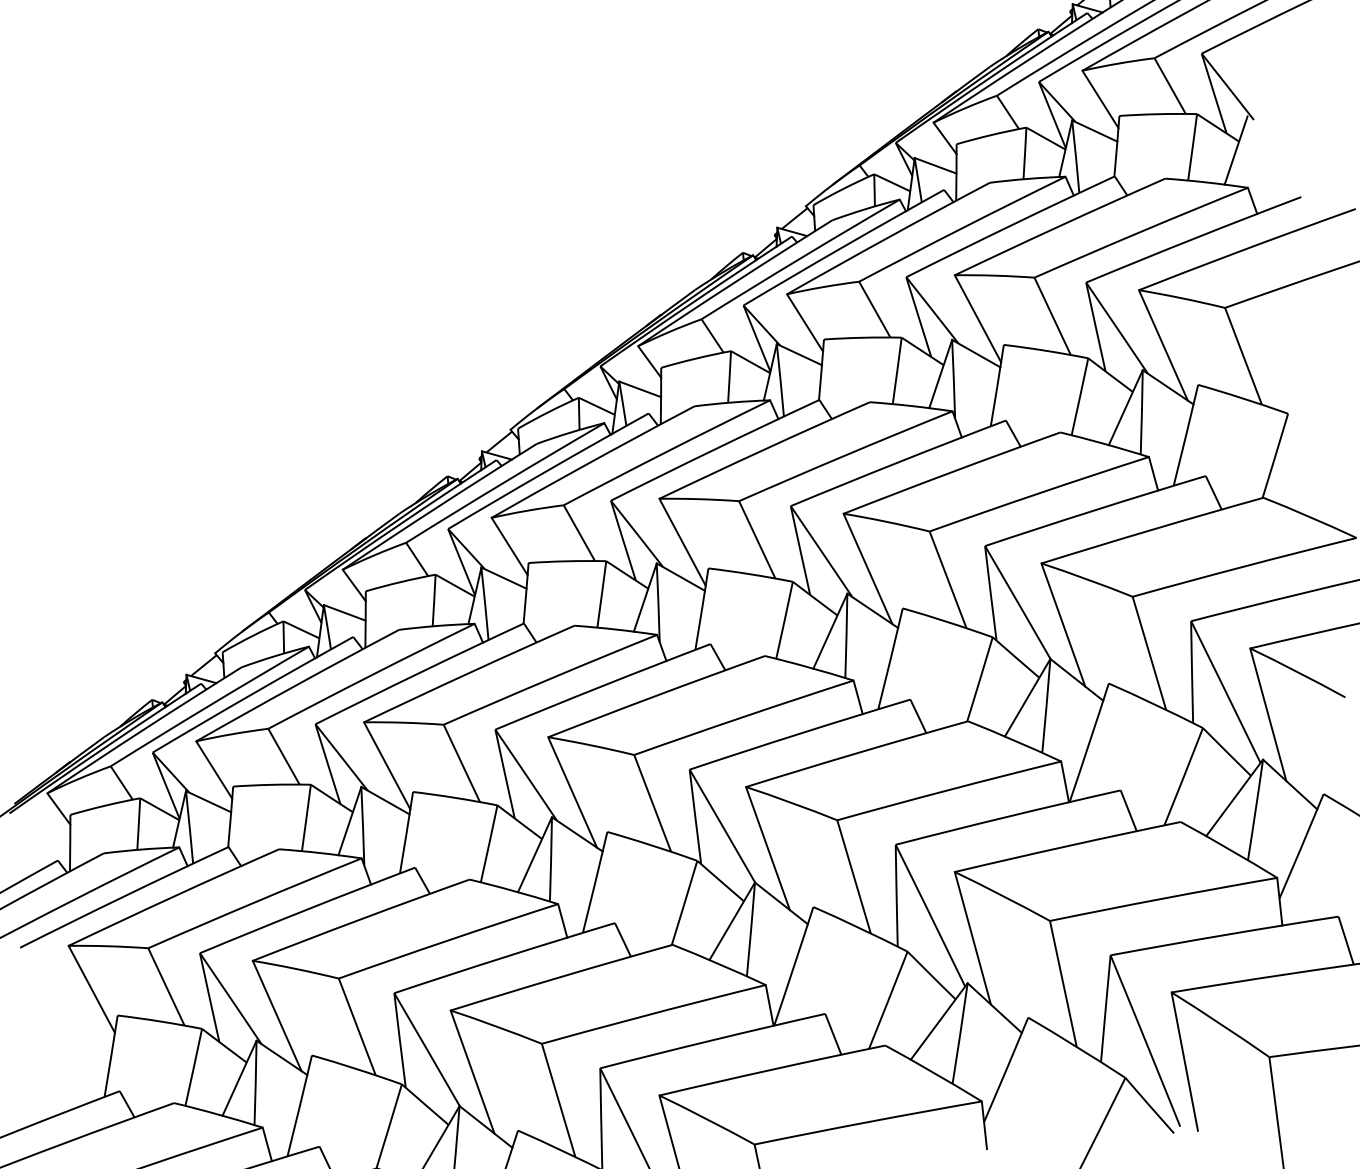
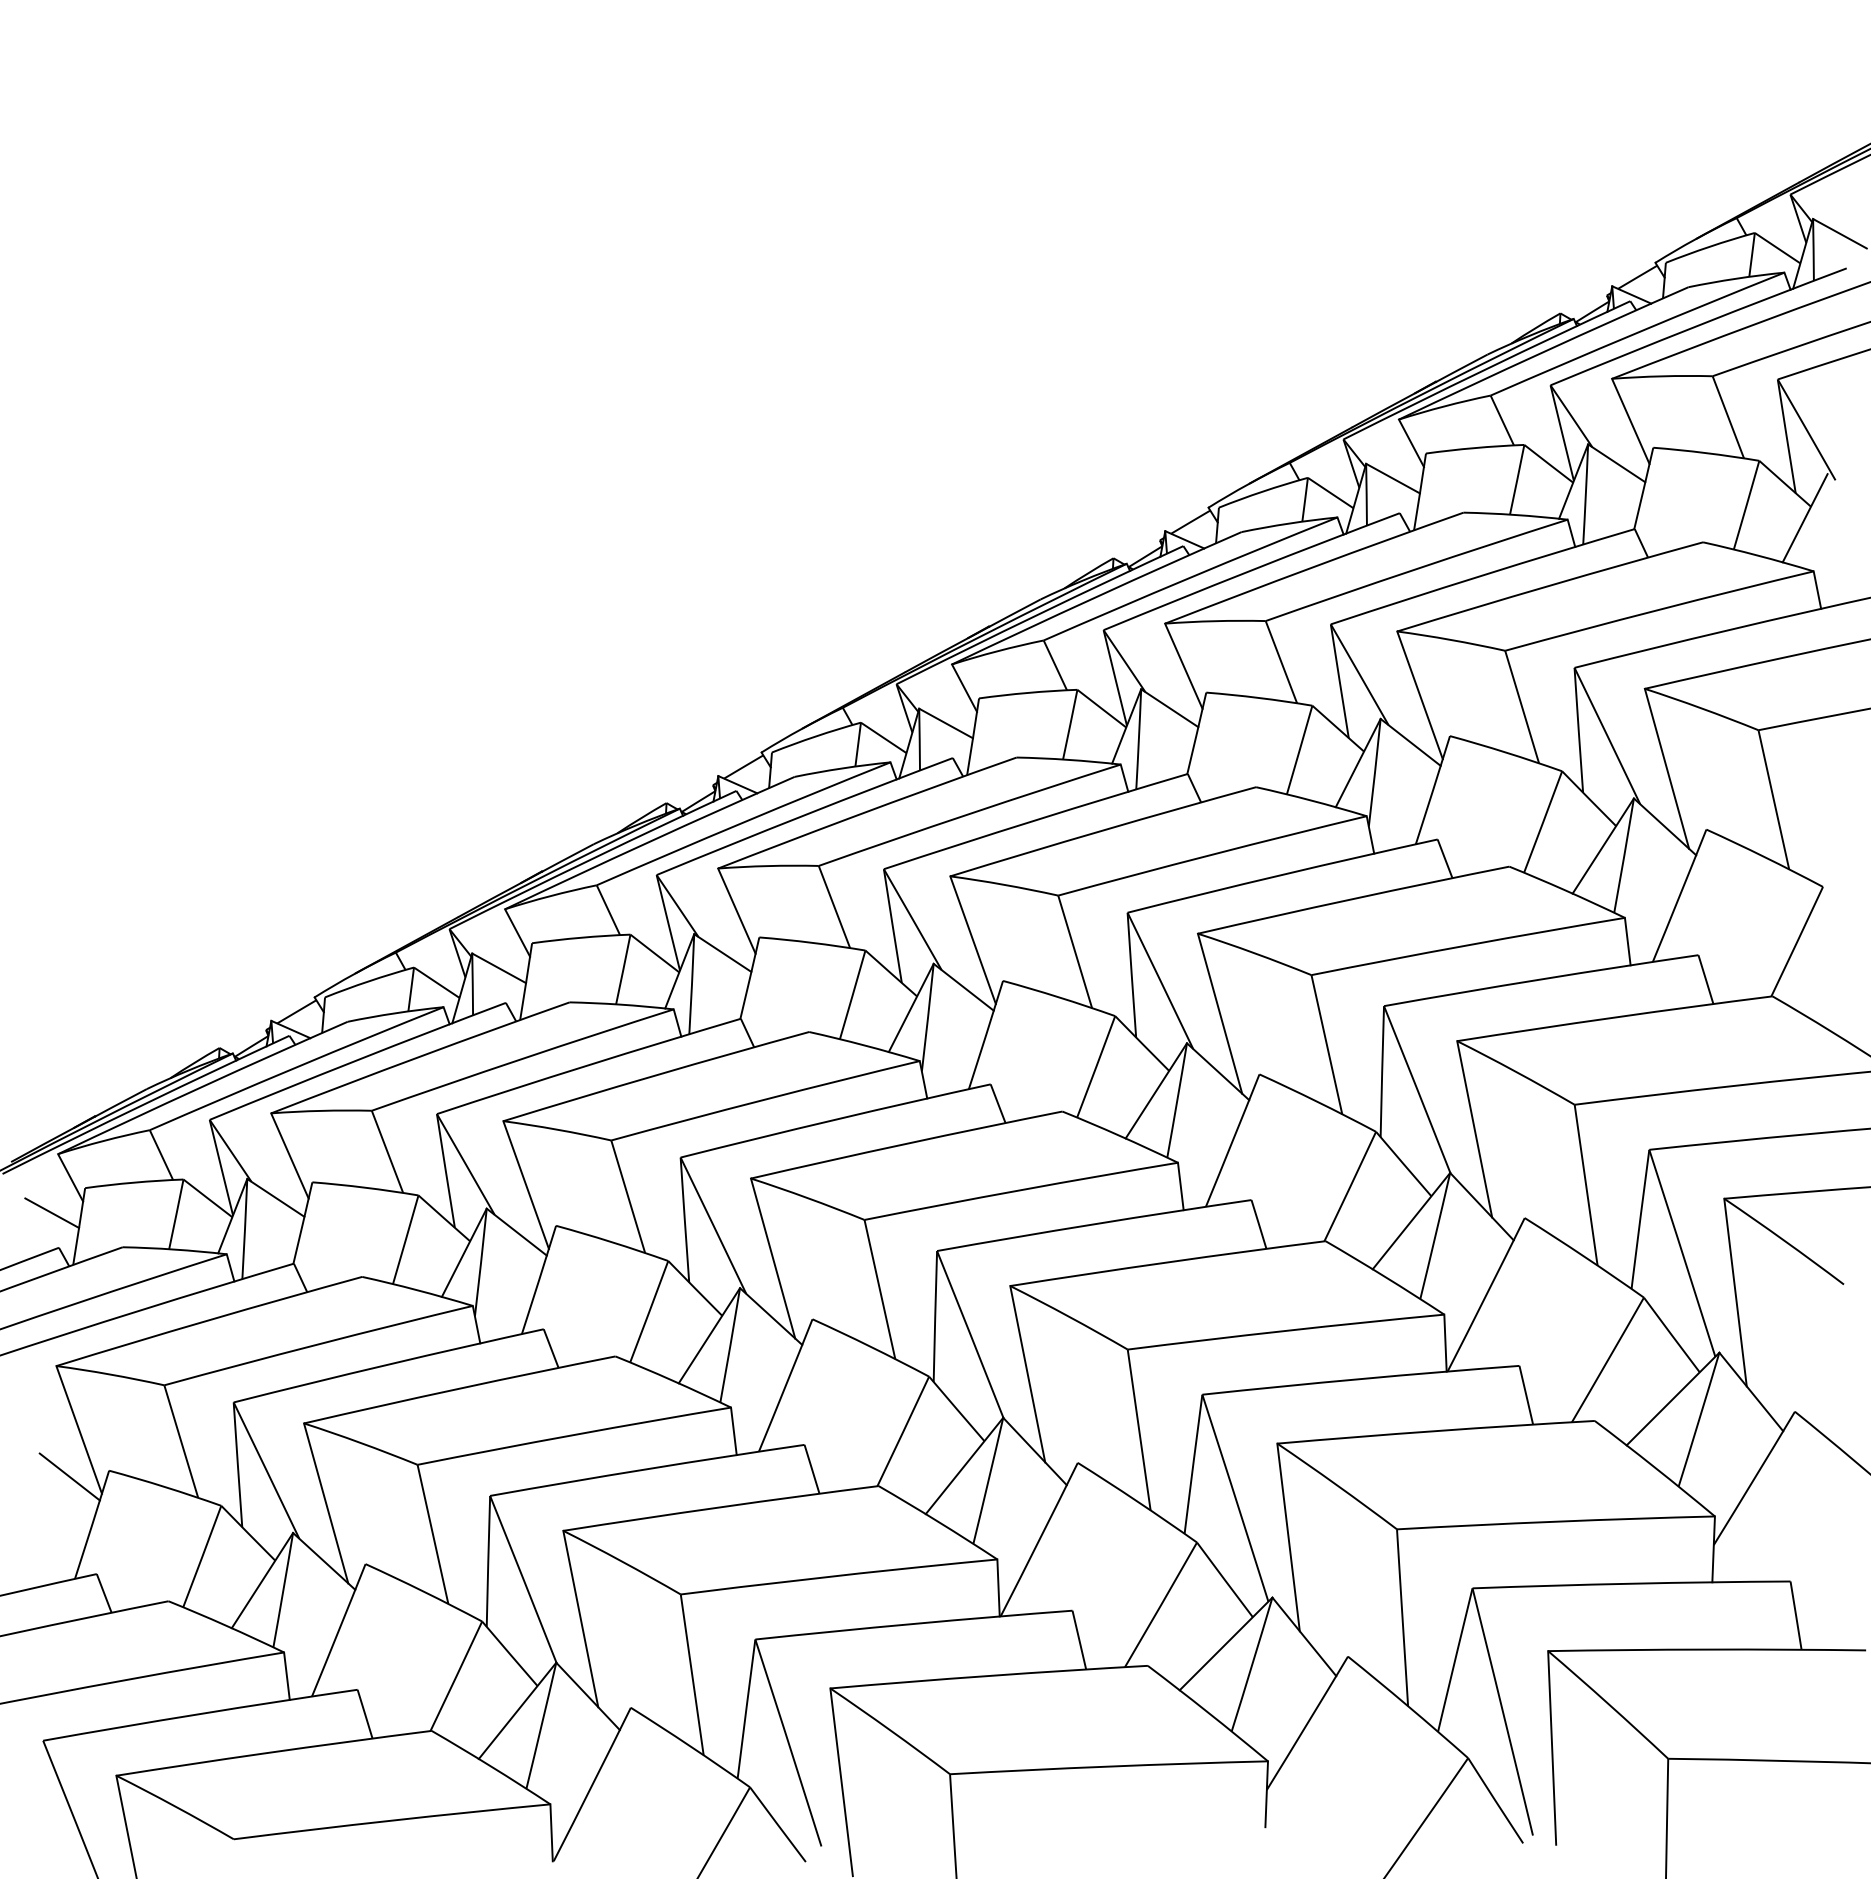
line: (49, 835) -> (52, 1212), added
line: (89, 1023) -> (69, 1476), added

